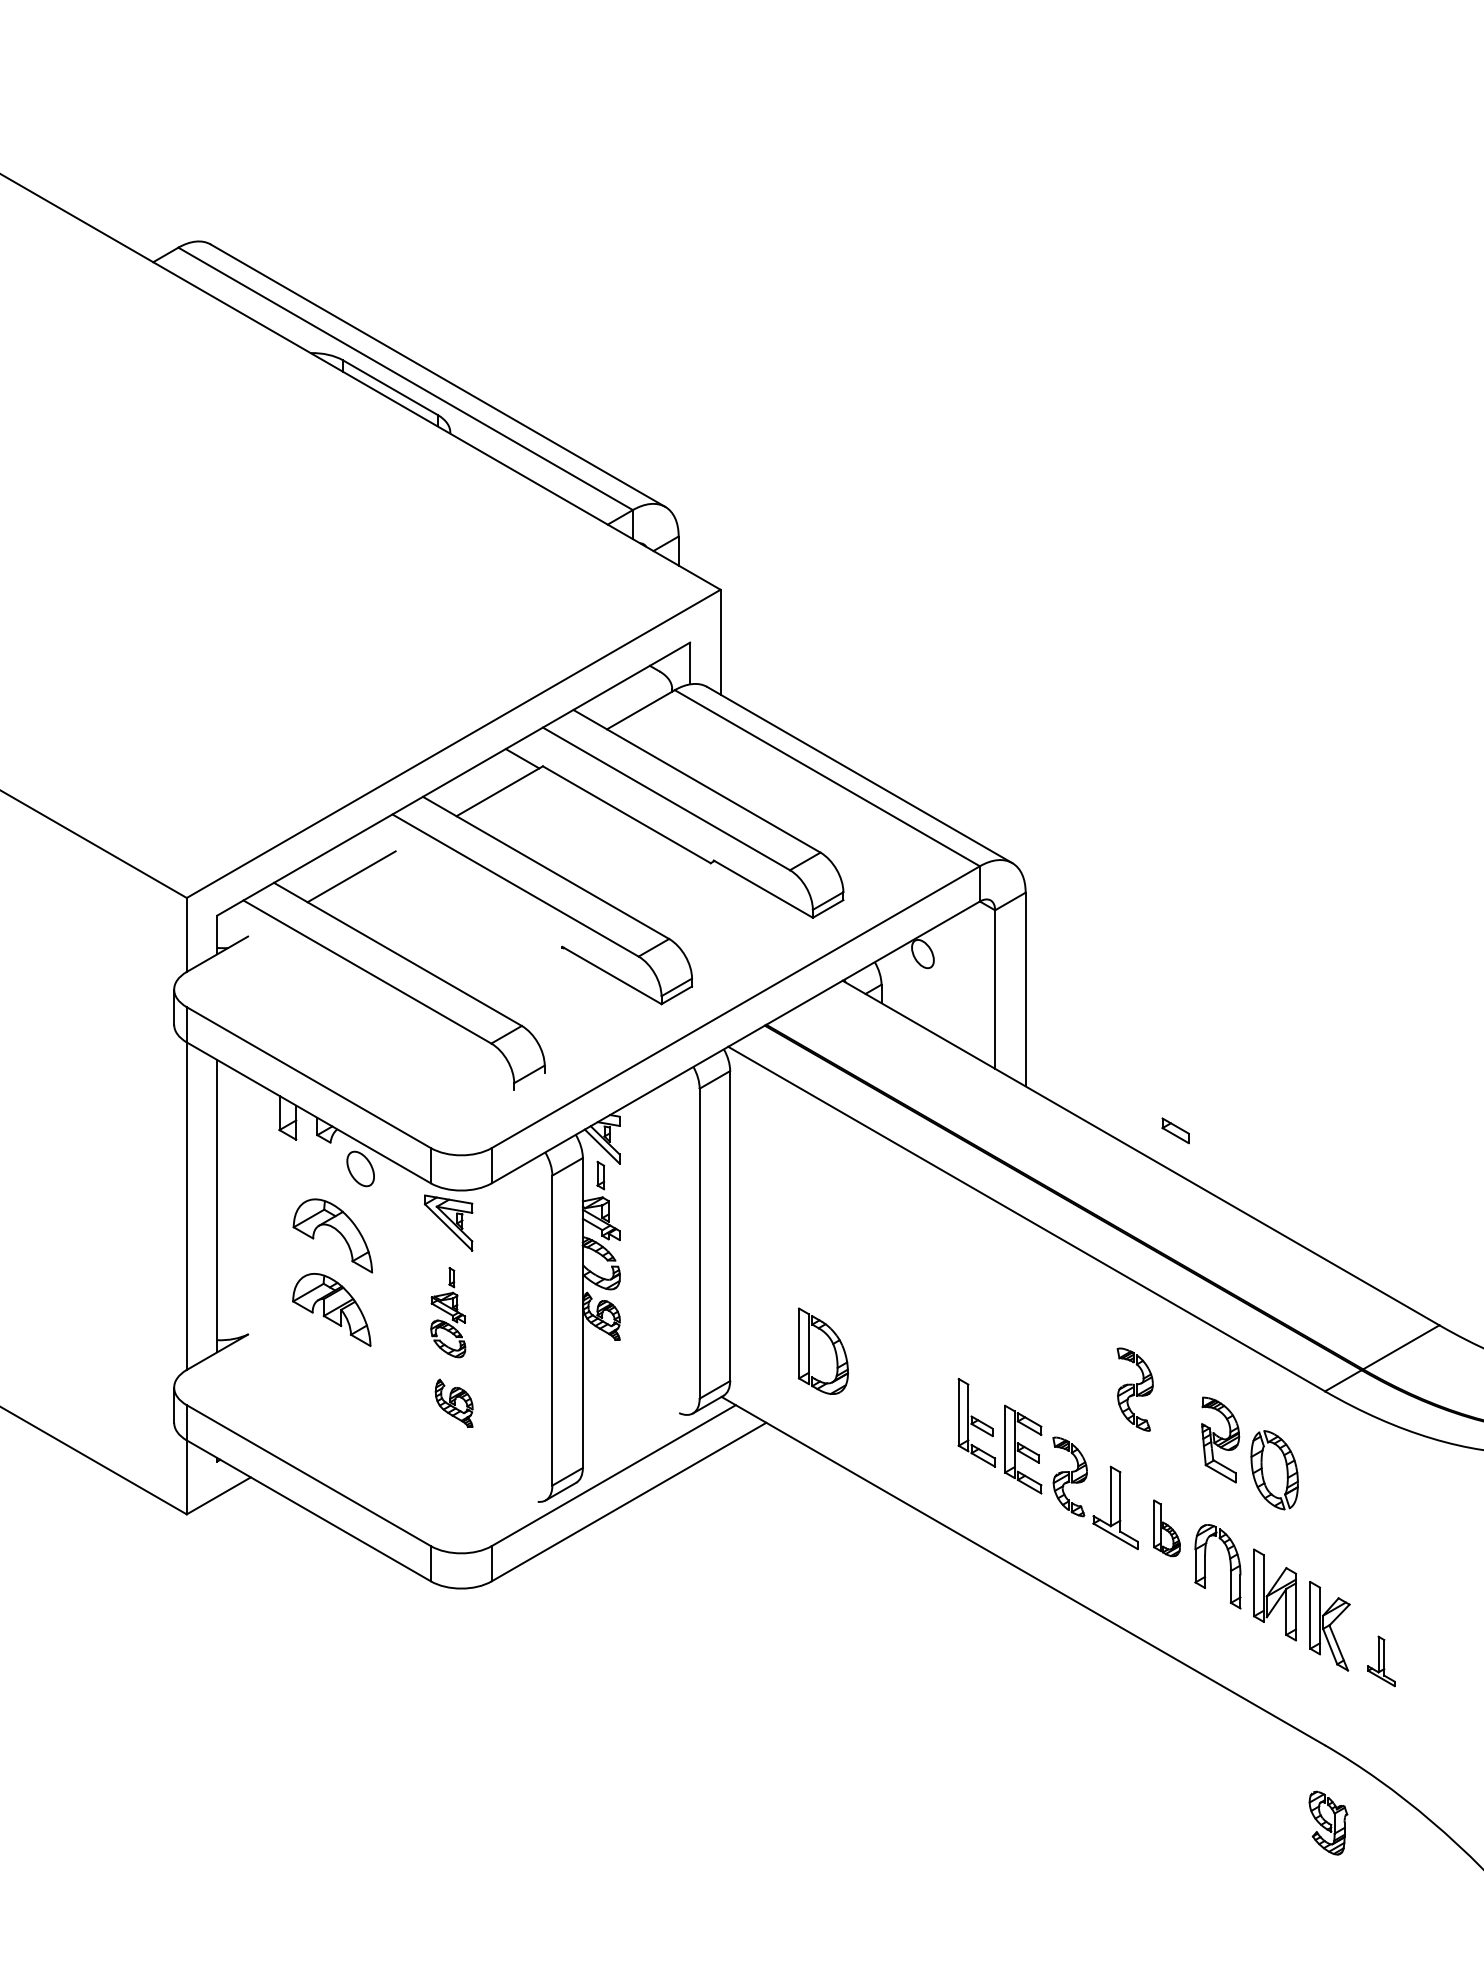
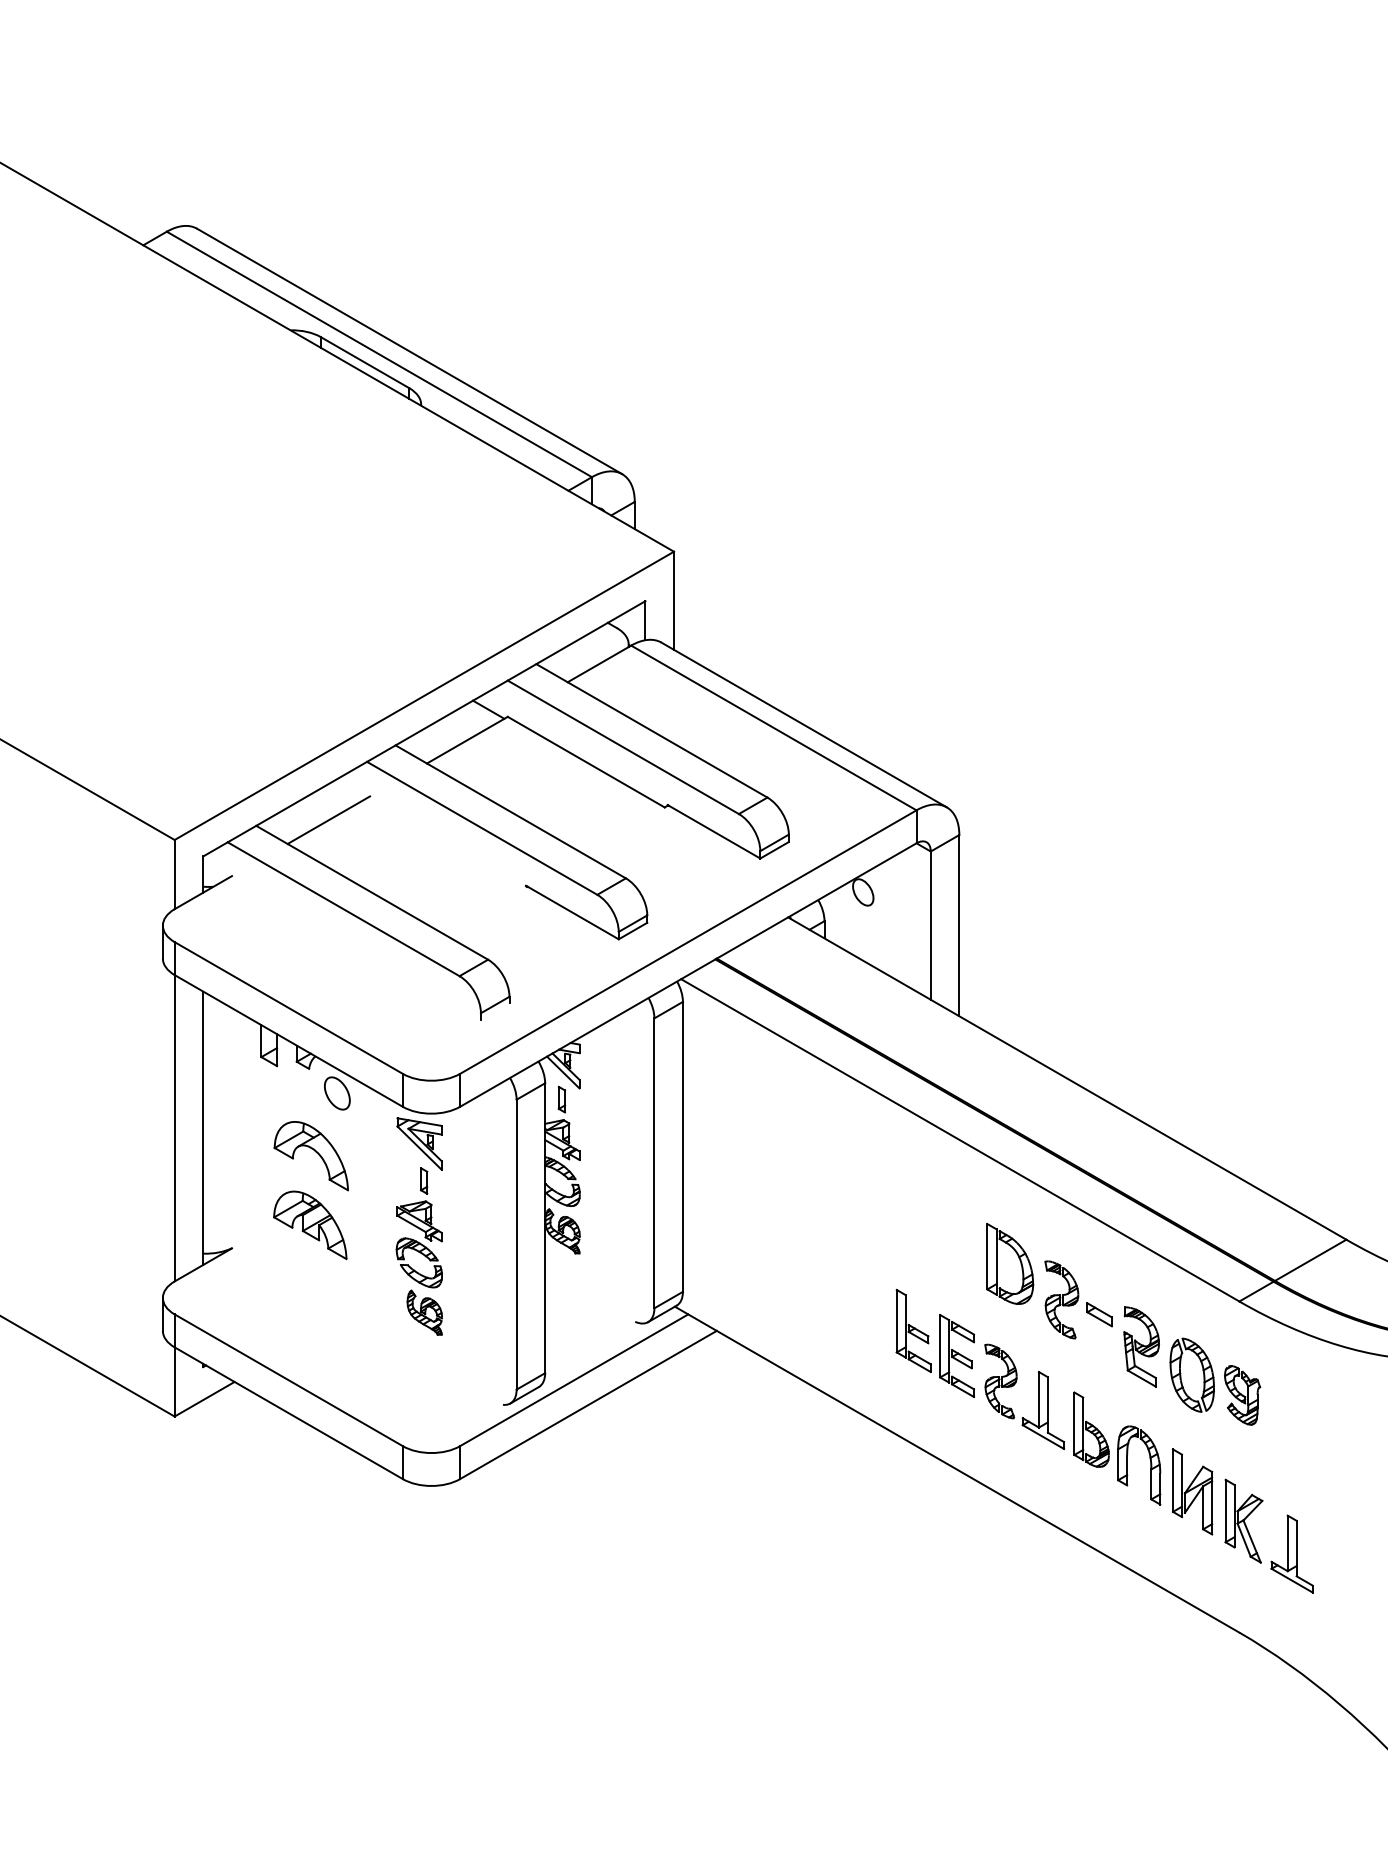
part: (1175, 1130) -> (1099, 1314), moved
part: (447, 1312) -> (418, 1227), size x1.43
part: (823, 1350) -> (1010, 1263), moved
part: (1166, 1528) -> (1091, 1429), size x1.43
part: (1380, 1660) -> (1291, 1553), size x1.67
part: (1328, 1823) -> (1242, 1395), moved

